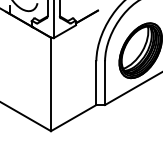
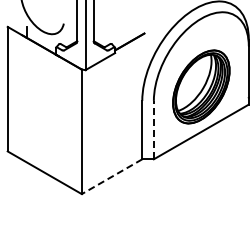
line: (104, 82) -> (153, 129), solid -> dashed
line: (74, 117) -> (112, 176), solid -> dashed

